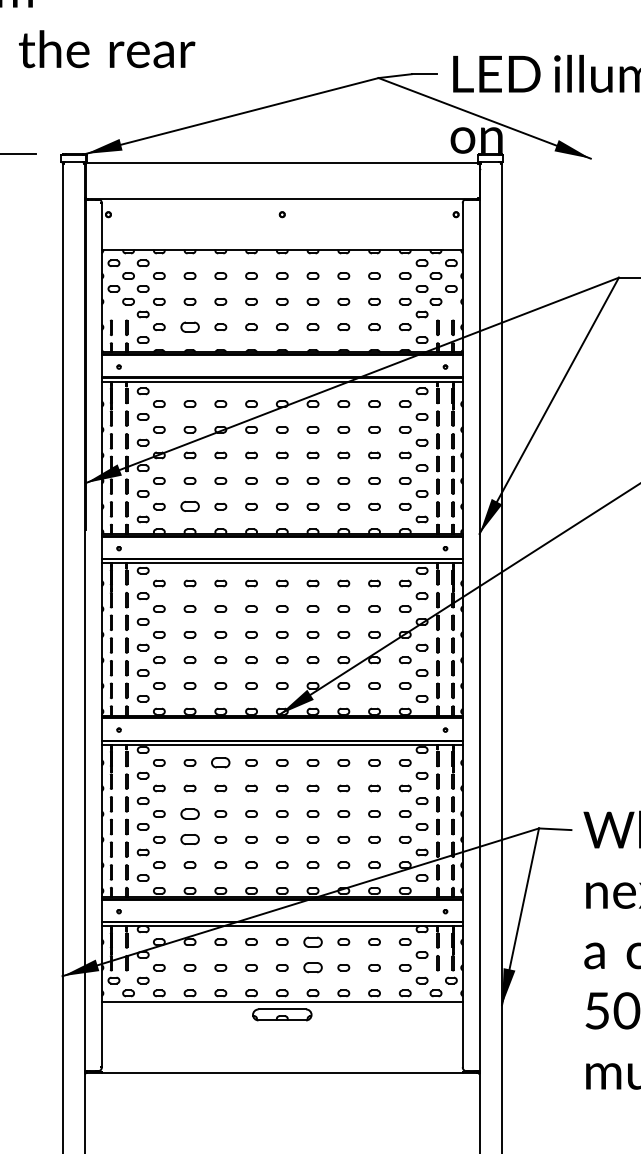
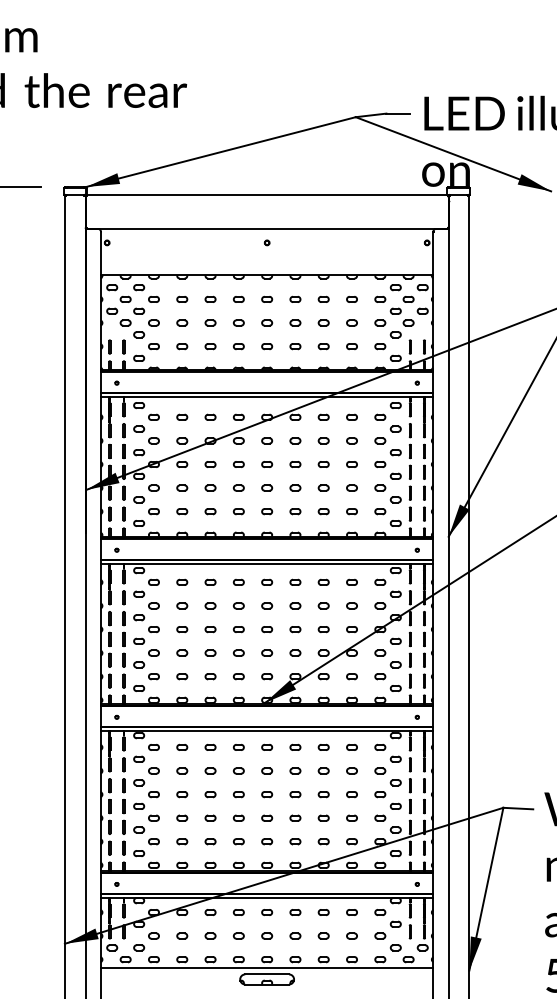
part: (189, 327) -> (181, 346), size x0.62
part: (189, 506) -> (181, 511), size x0.62
part: (220, 762) -> (210, 747), size x0.62
part: (189, 813) -> (181, 794), size x0.62
part: (189, 839) -> (181, 818), size x0.62
part: (312, 941) -> (294, 911), size x0.62
part: (312, 967) -> (294, 935), size x0.62

